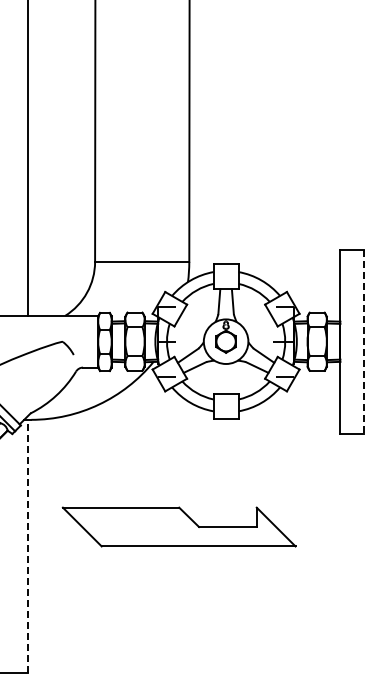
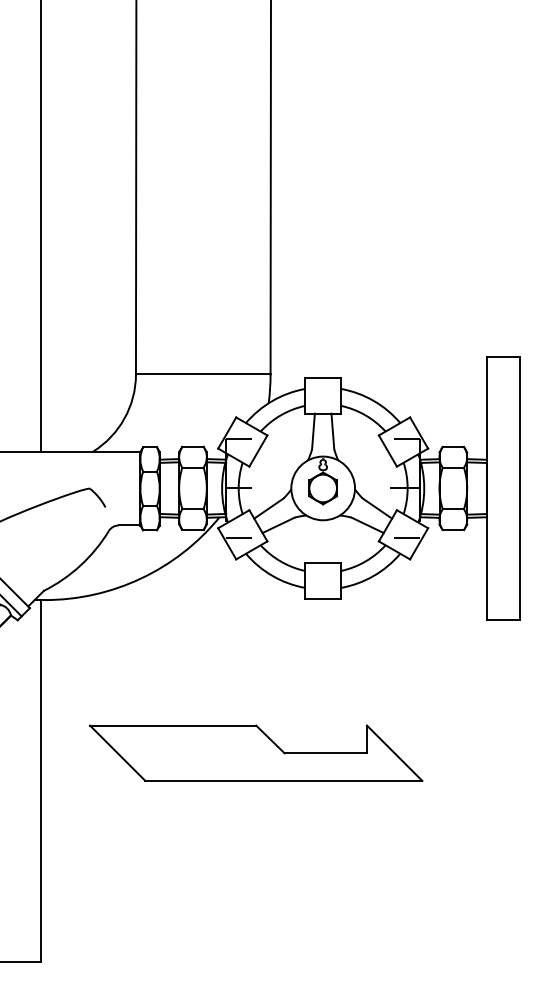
line: (363, 342) -> (519, 489), dashed -> solid
line: (28, 546) -> (40, 781), dashed -> solid

